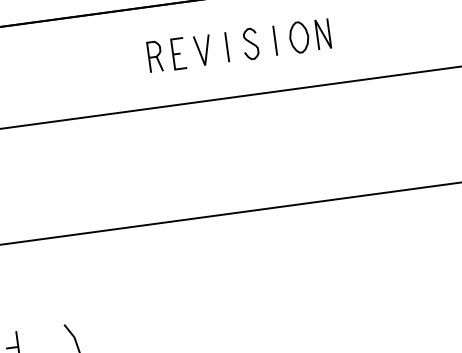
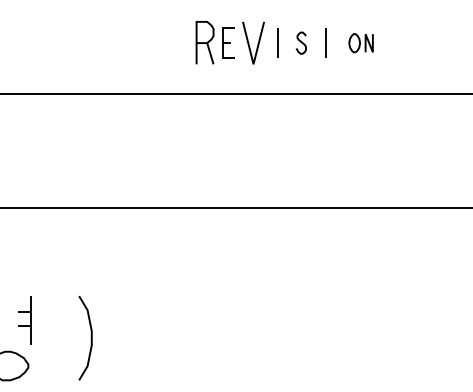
part: (309, 36) -> (360, 43), size x0.6
part: (249, 44) -> (300, 43), size x0.7
part: (203, 49) -> (253, 42), size x1.4
part: (154, 56) -> (204, 42), size x1.4

